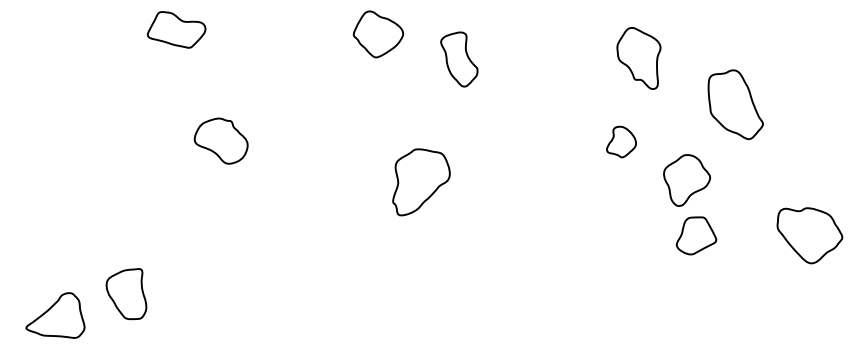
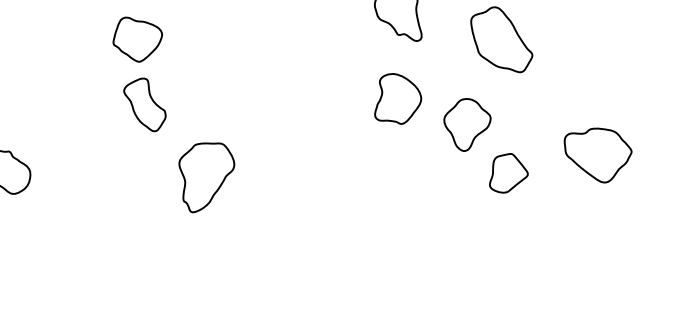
part: (459, 59) -> (145, 105), moved
part: (621, 141) -> (396, 98), size x1.67
part: (696, 235) -> (507, 172), moved

